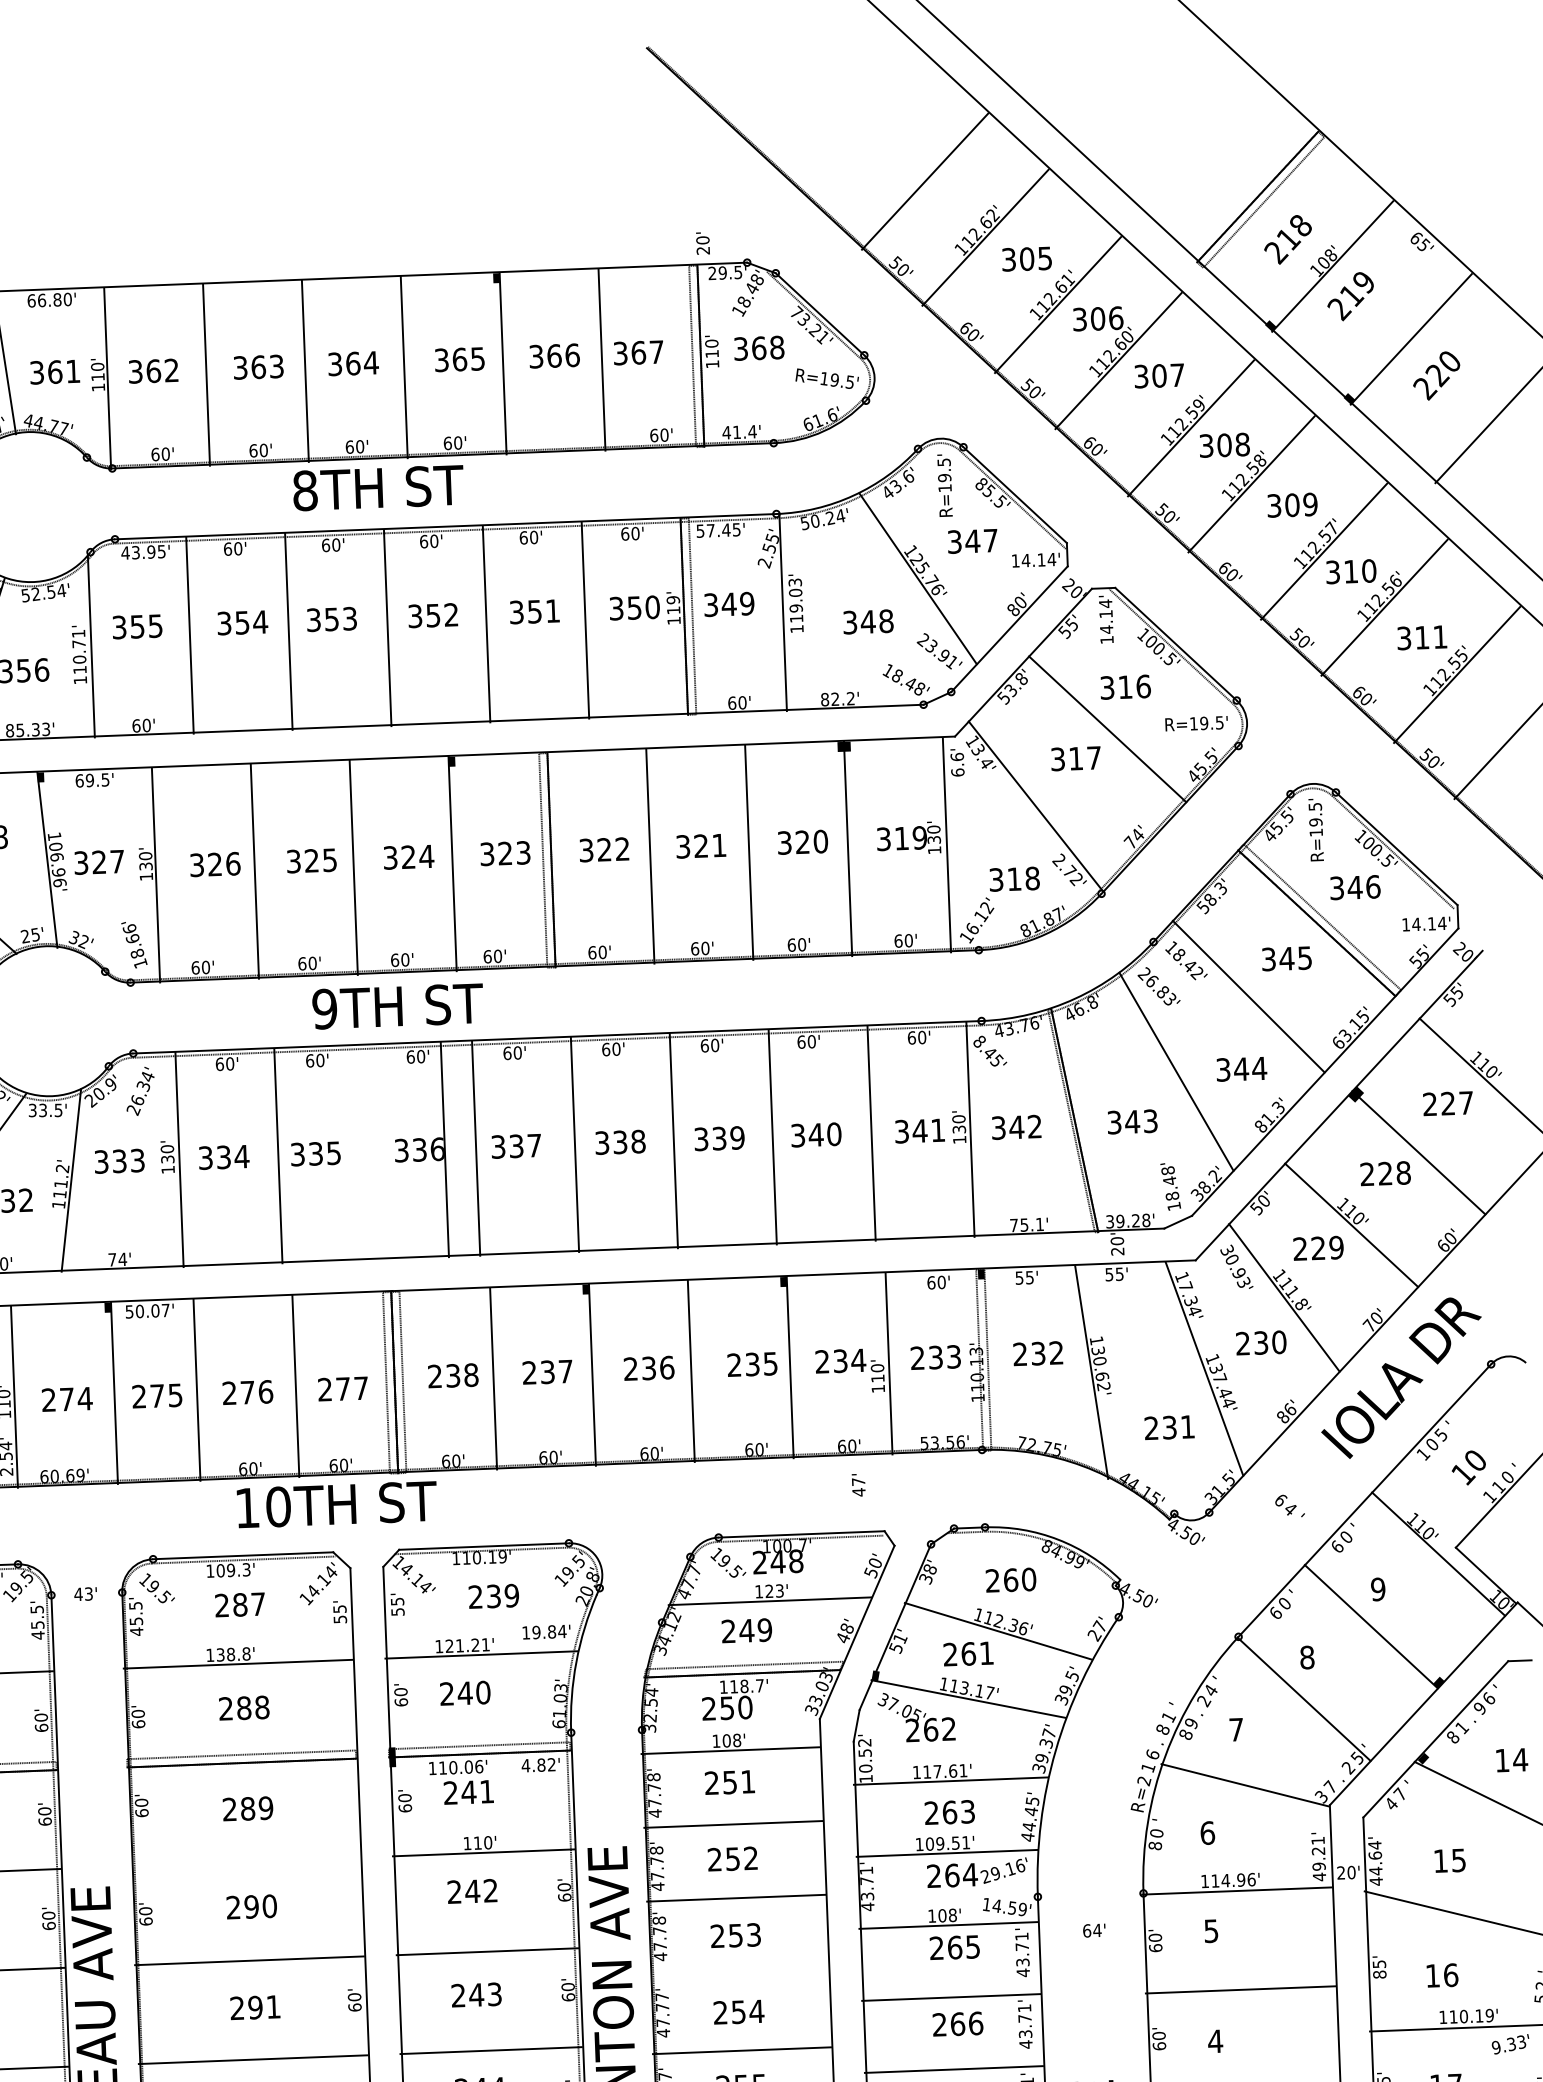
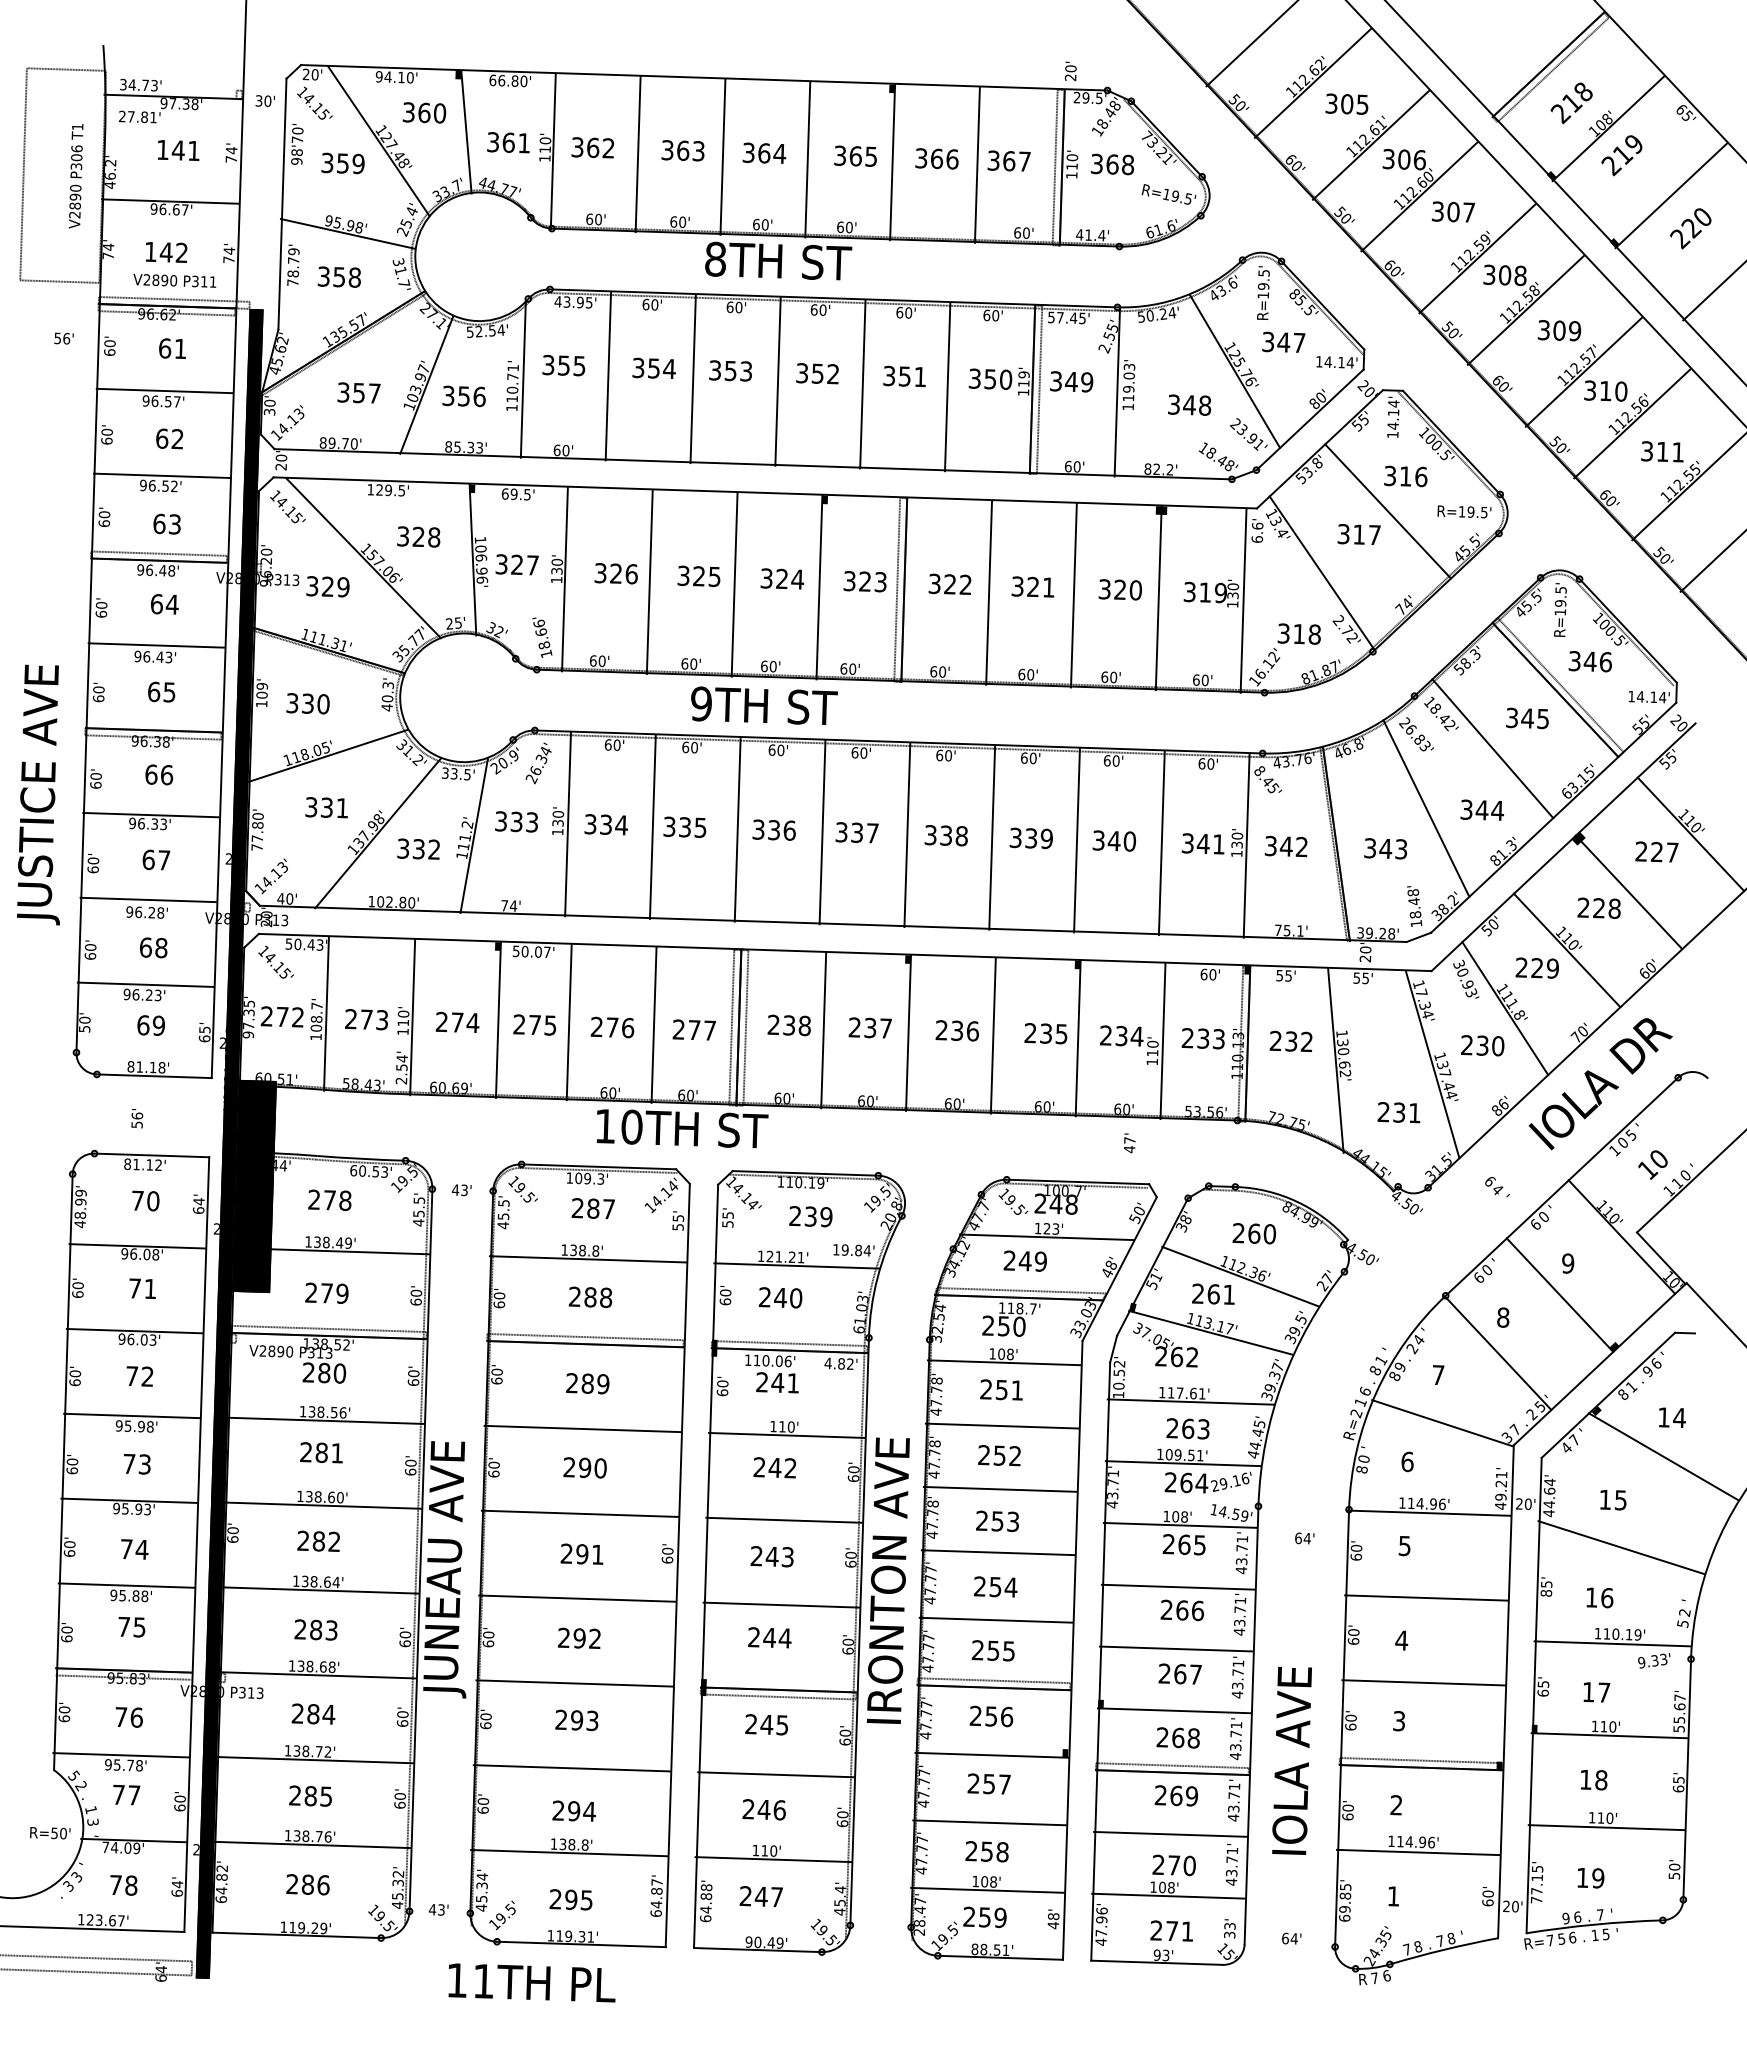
line: (444, 1149) -> (737, 829), moved
line: (987, 1359) -> (1247, 1043), added
line: (245, 1861) -> (582, 1428), added
line: (738, 1971) -> (997, 1552), added

